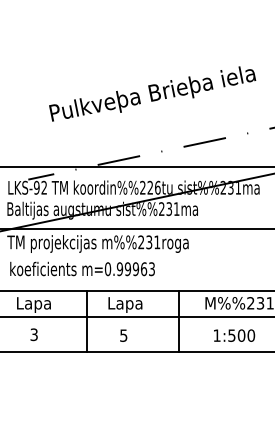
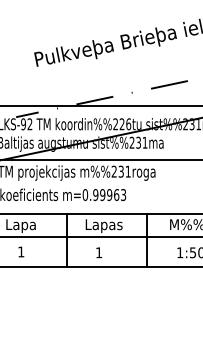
text: (147, 304) -> (119, 225), Lapa -> Lapas
text: (33, 334) -> (20, 251), 3 -> 1
text: (123, 335) -> (98, 252), 5 -> 1

